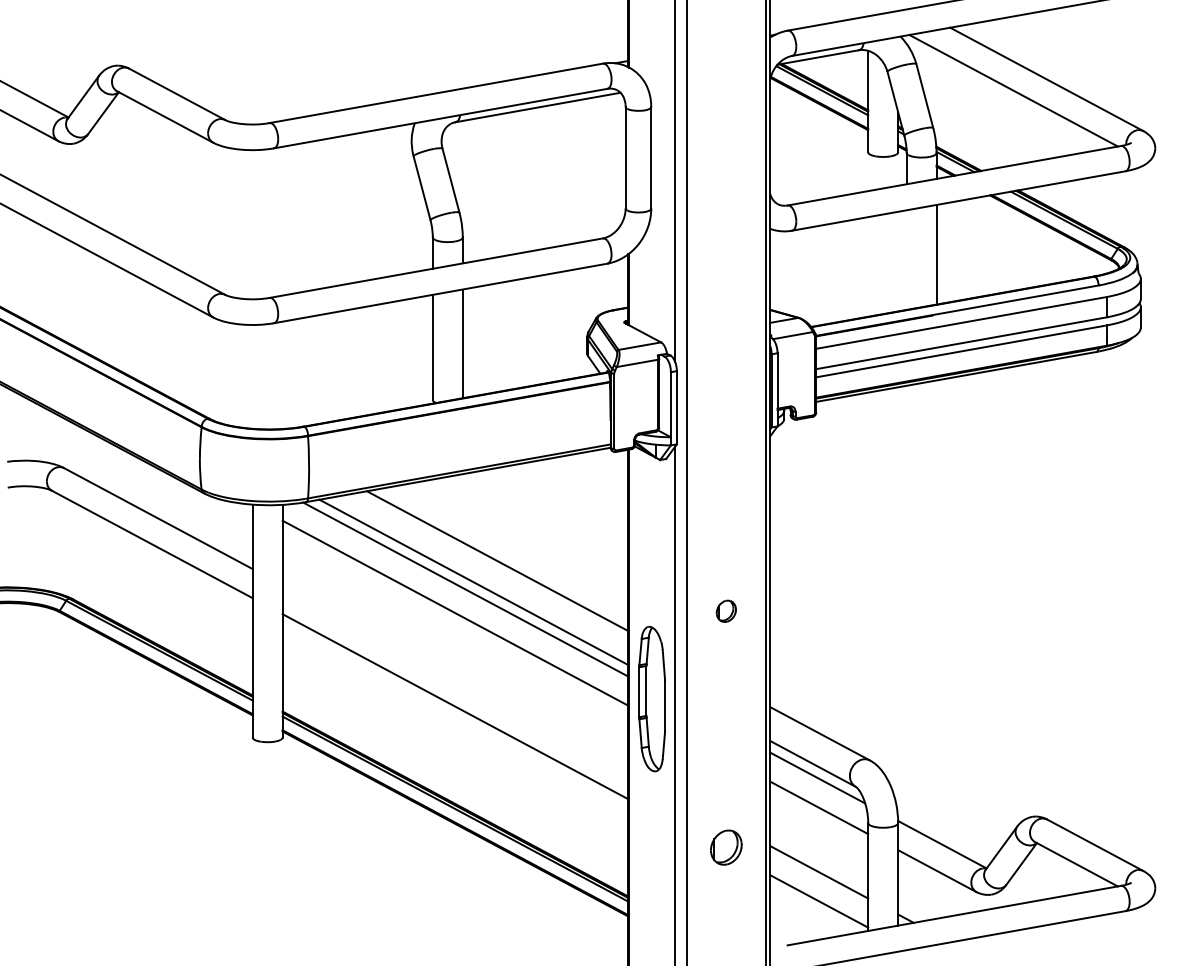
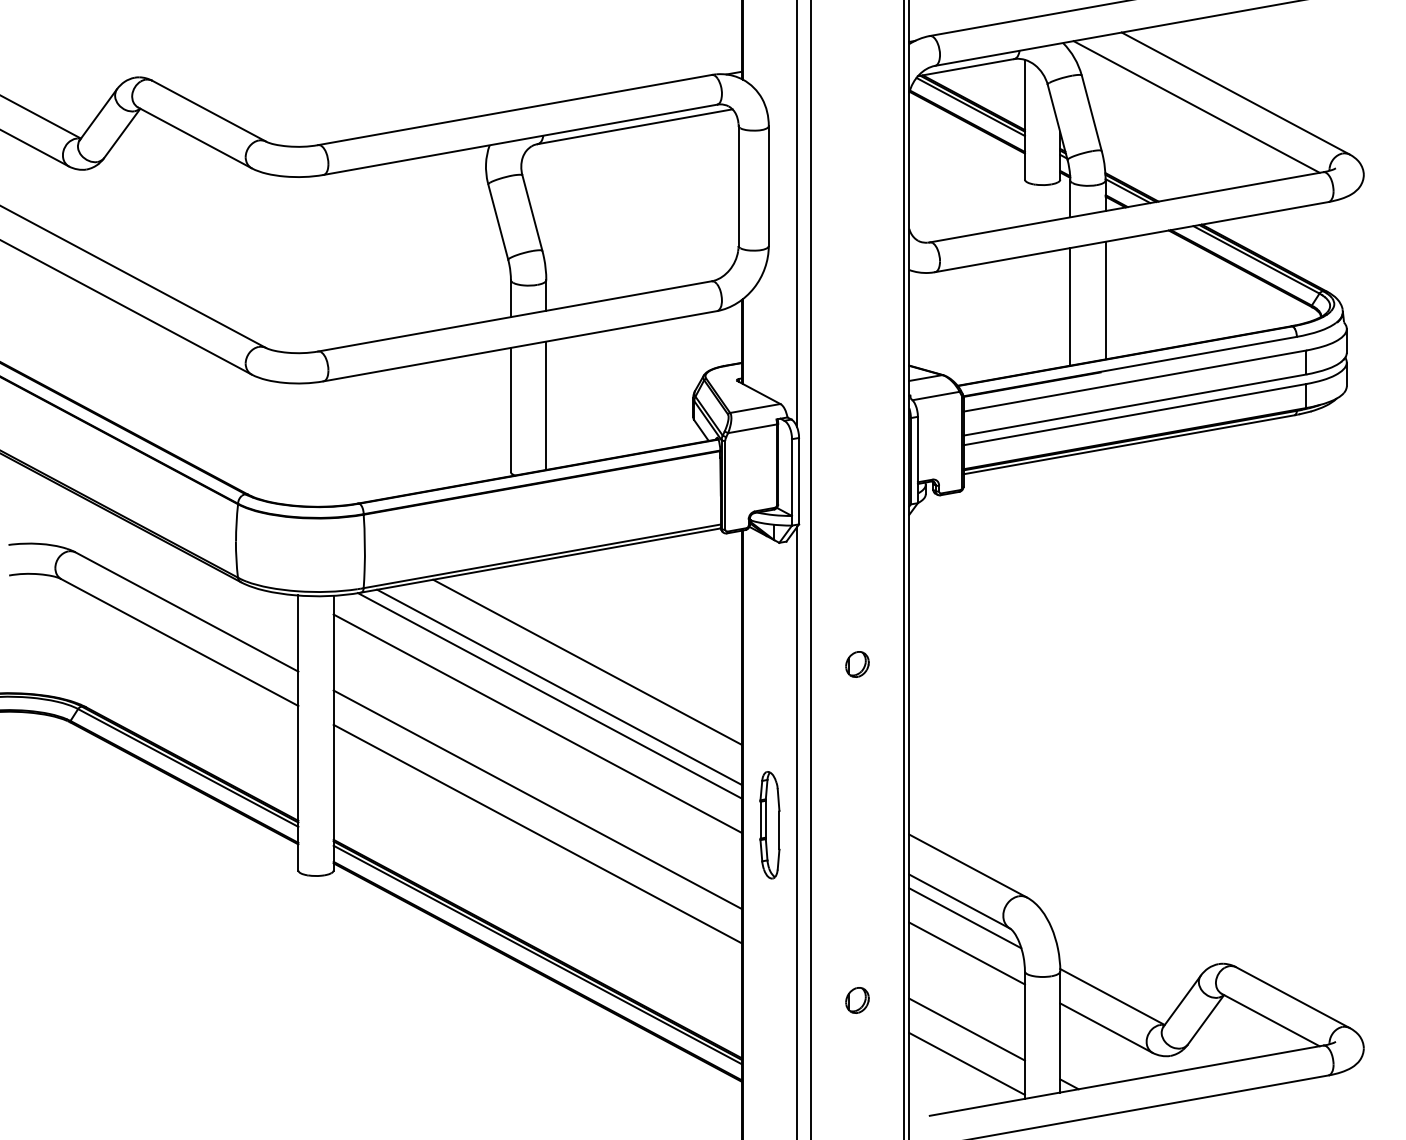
line: (906, 259) -> (1070, 306), added
part: (726, 611) -> (857, 664), moved
line: (455, 677) -> (537, 799), added
part: (651, 699) -> (769, 825), size x0.62
part: (726, 847) -> (857, 1000), size x0.62

